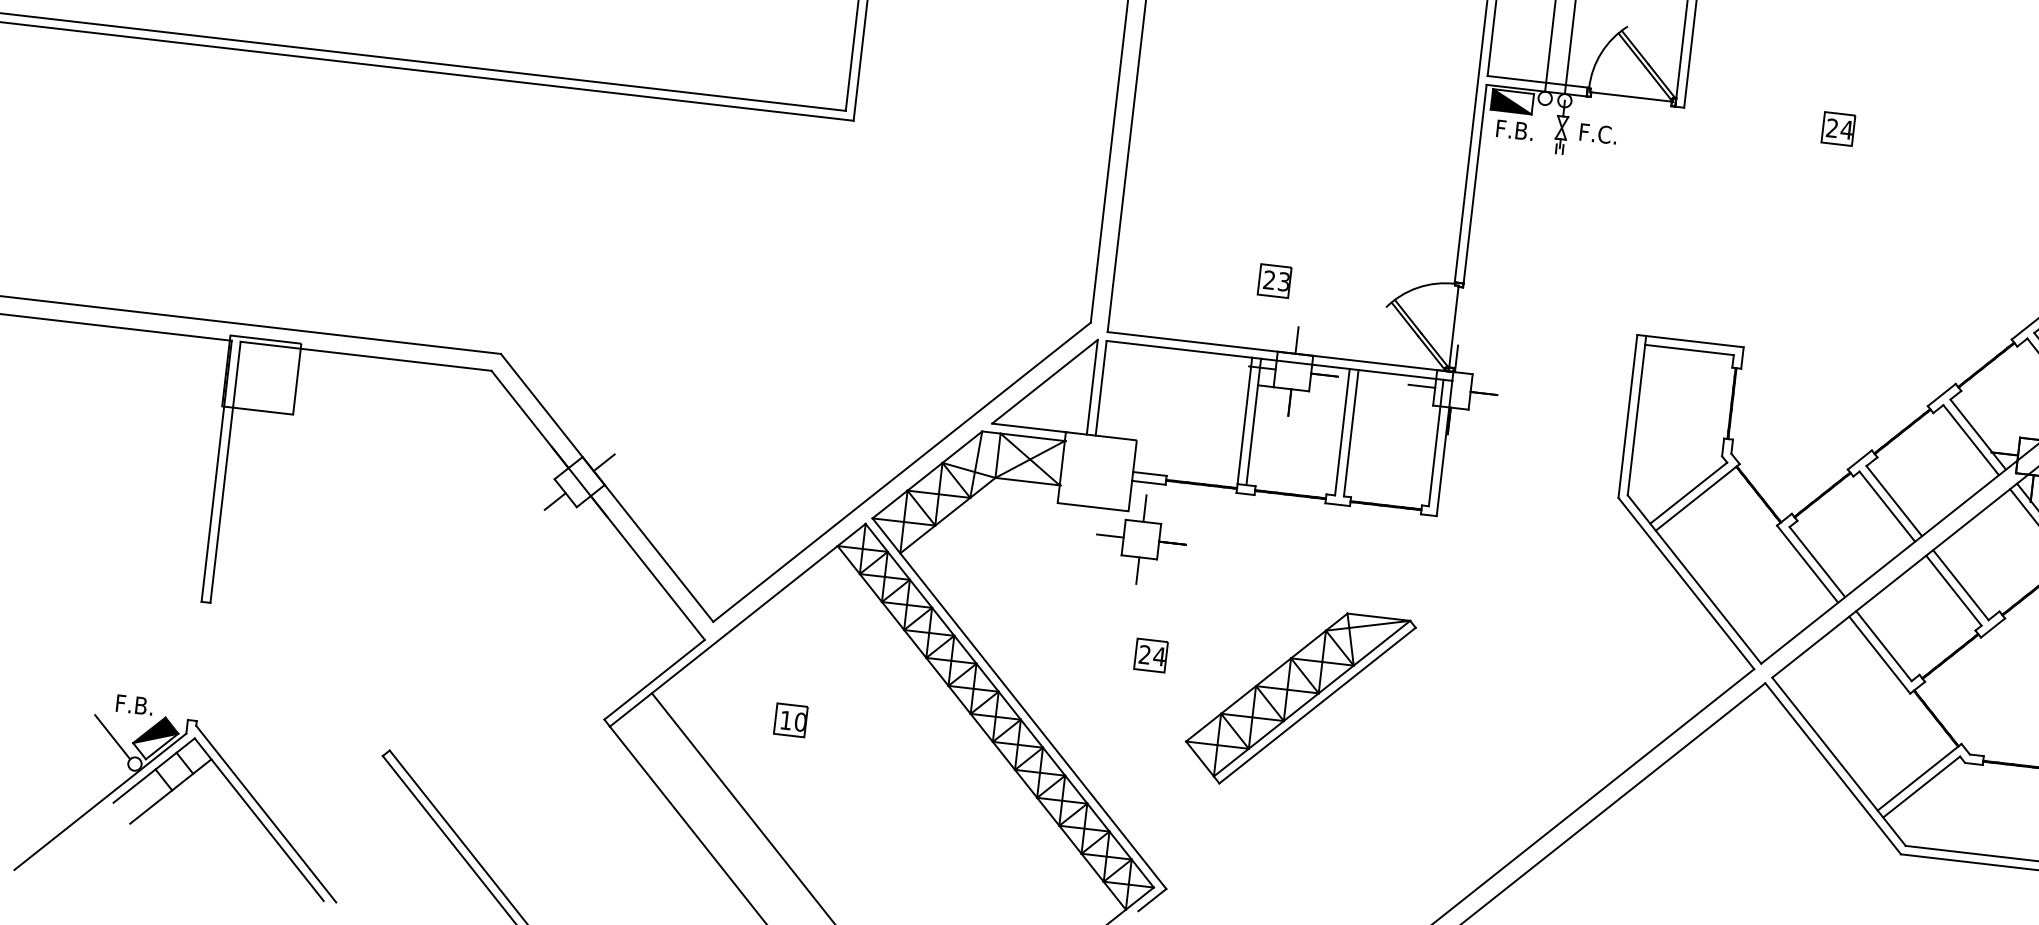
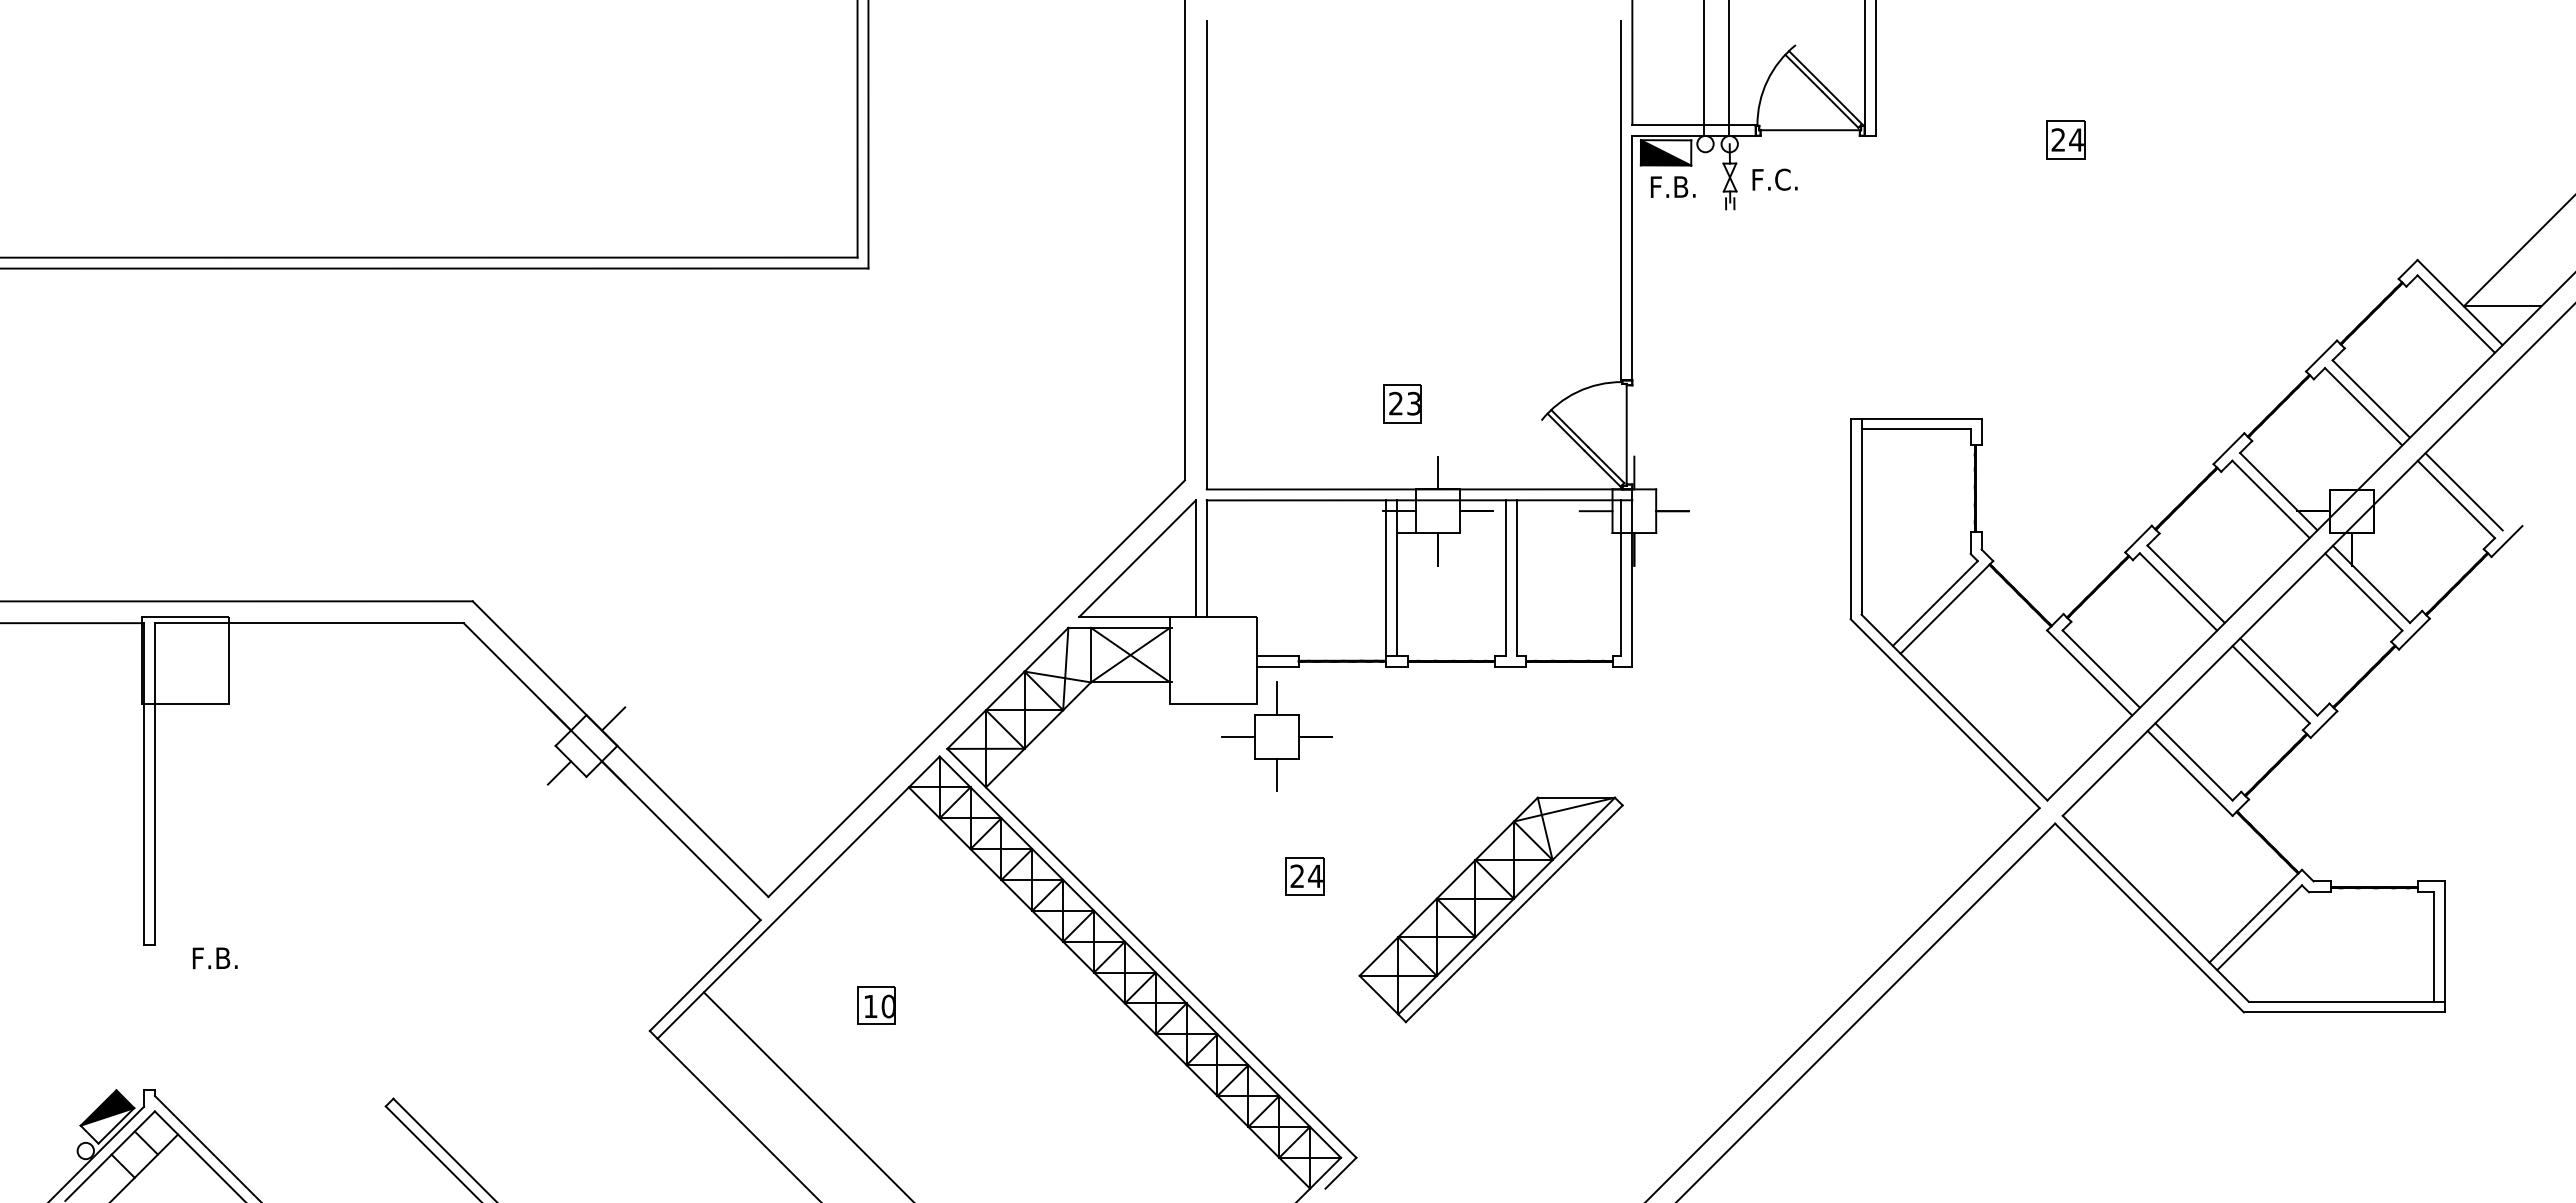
text: (134, 705) -> (214, 958), moved
line: (112, 737) -> (54, 1121), removed

